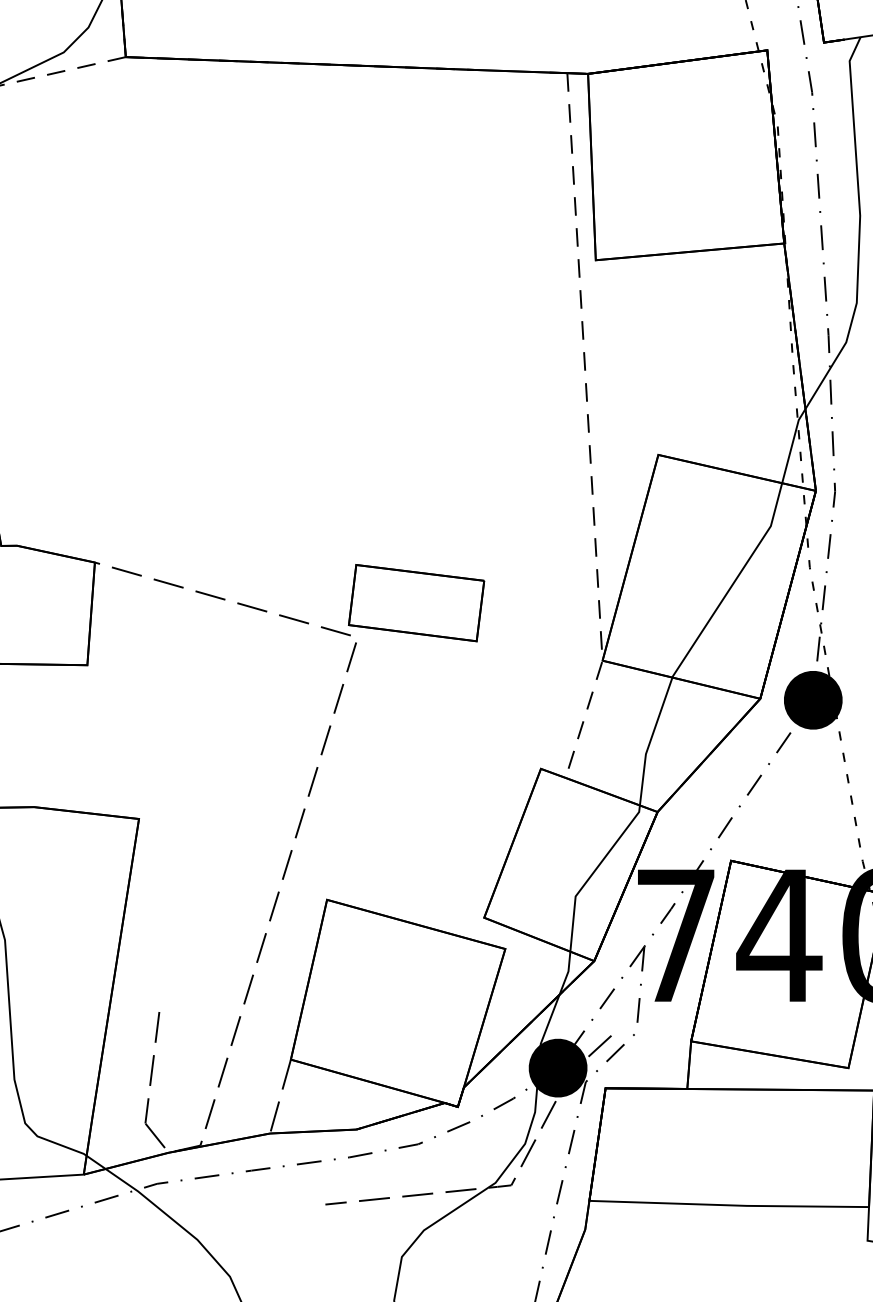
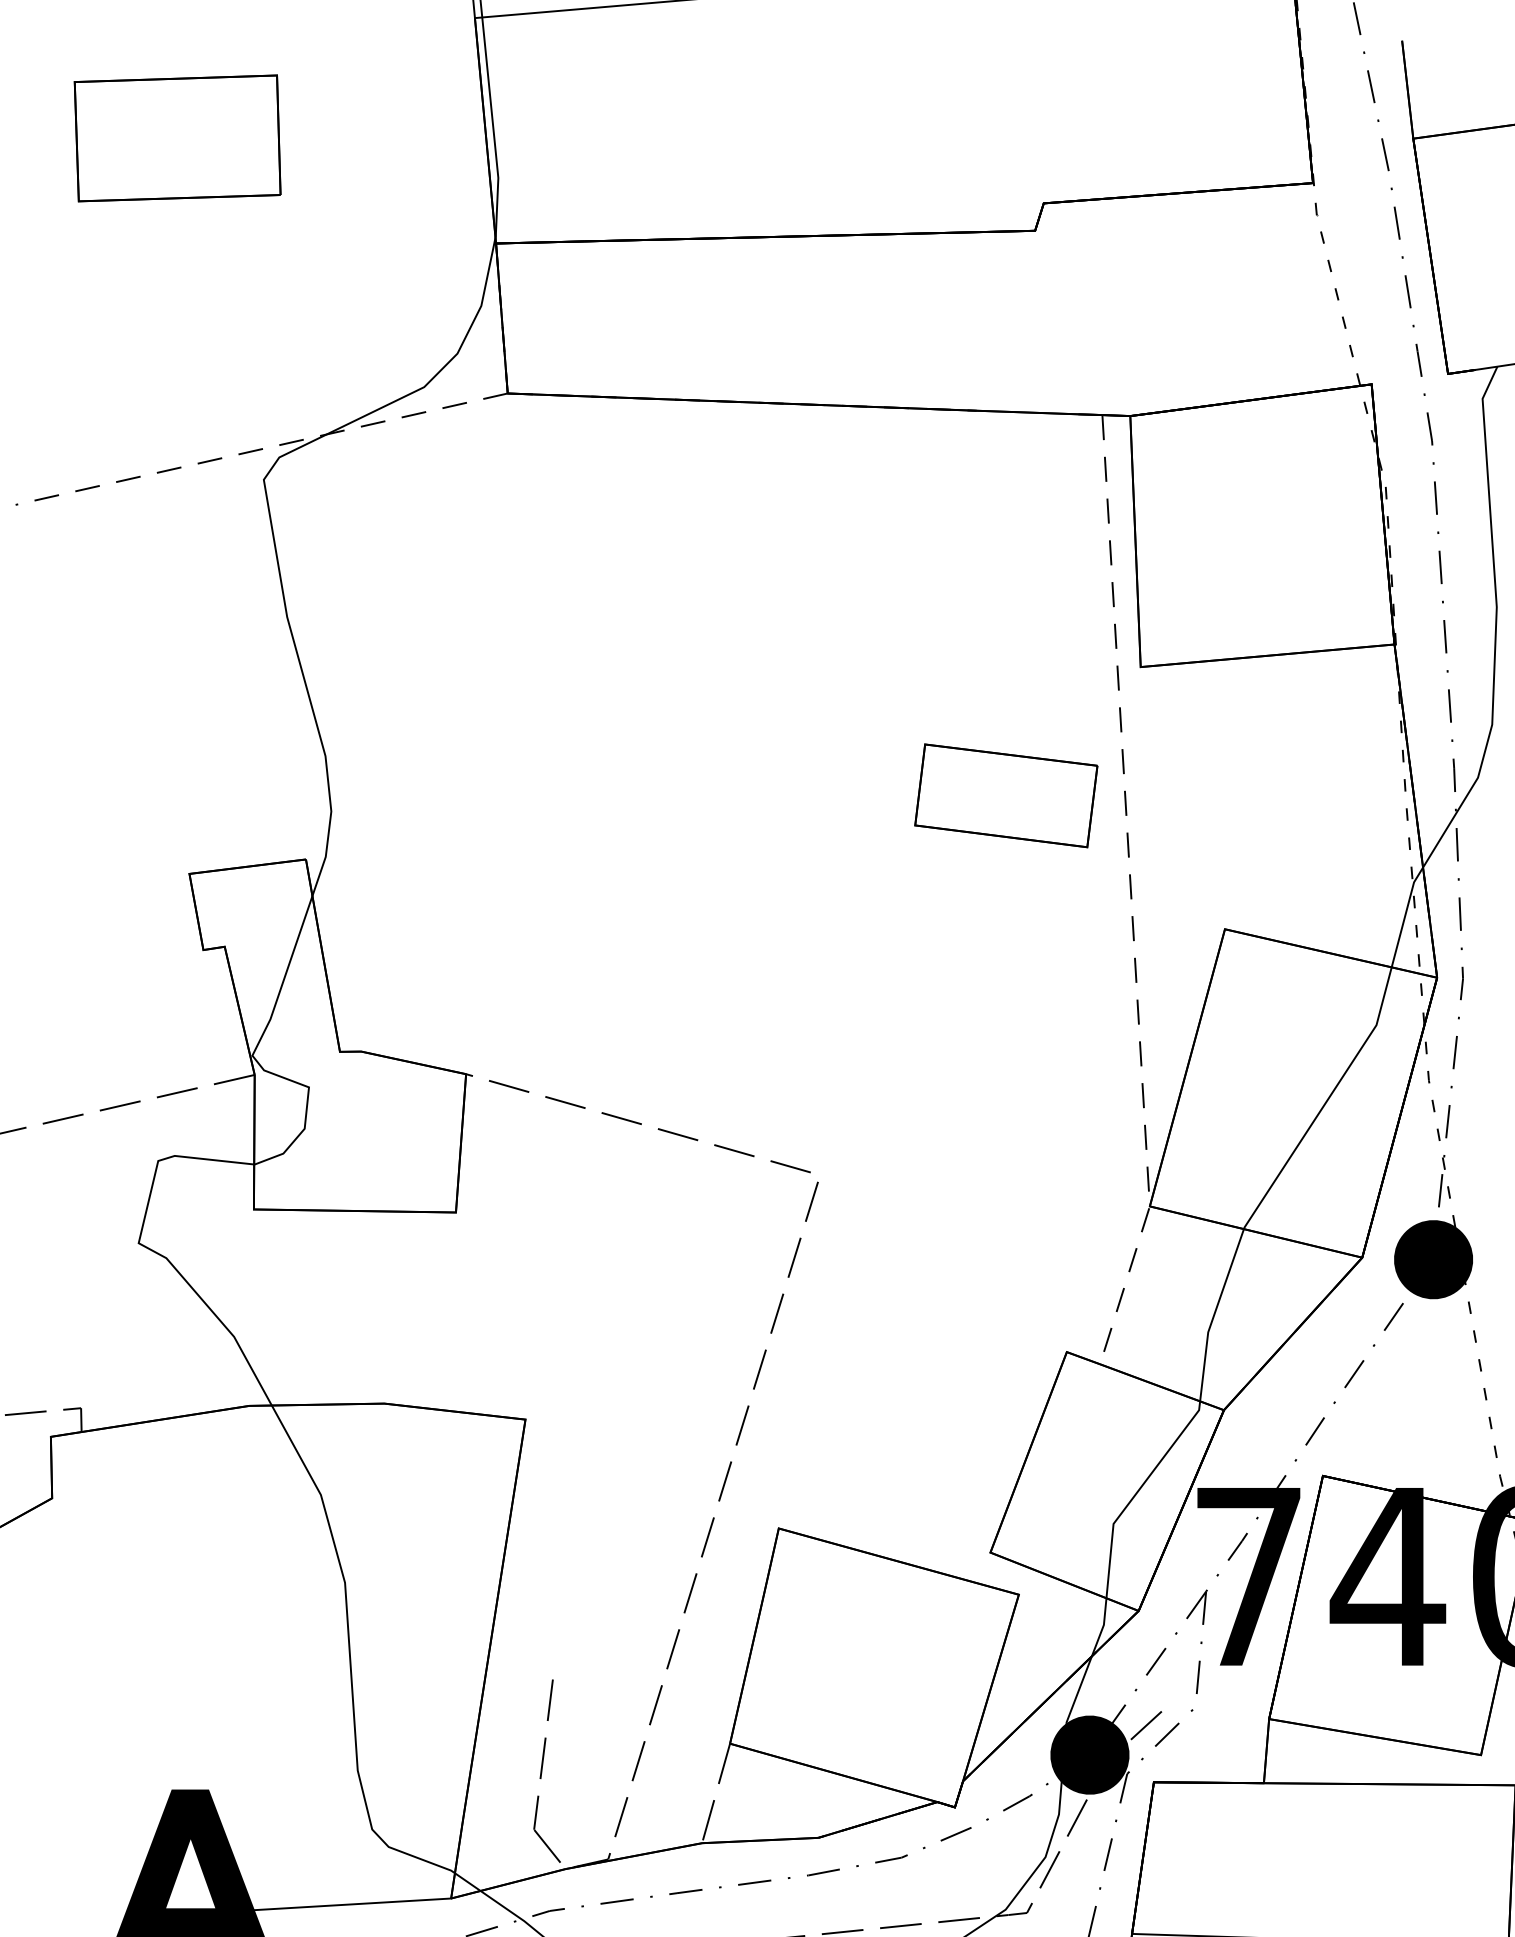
part: (416, 602) -> (1006, 795), moved

